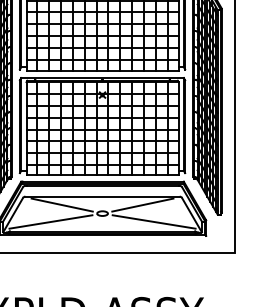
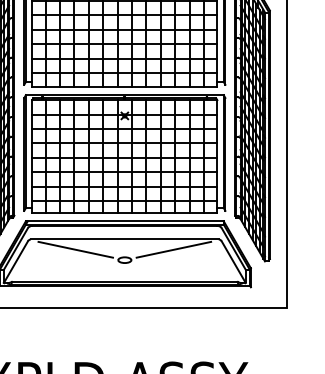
line: (50, 221) -> (61, 269), removed
line: (153, 221) -> (186, 269), removed

